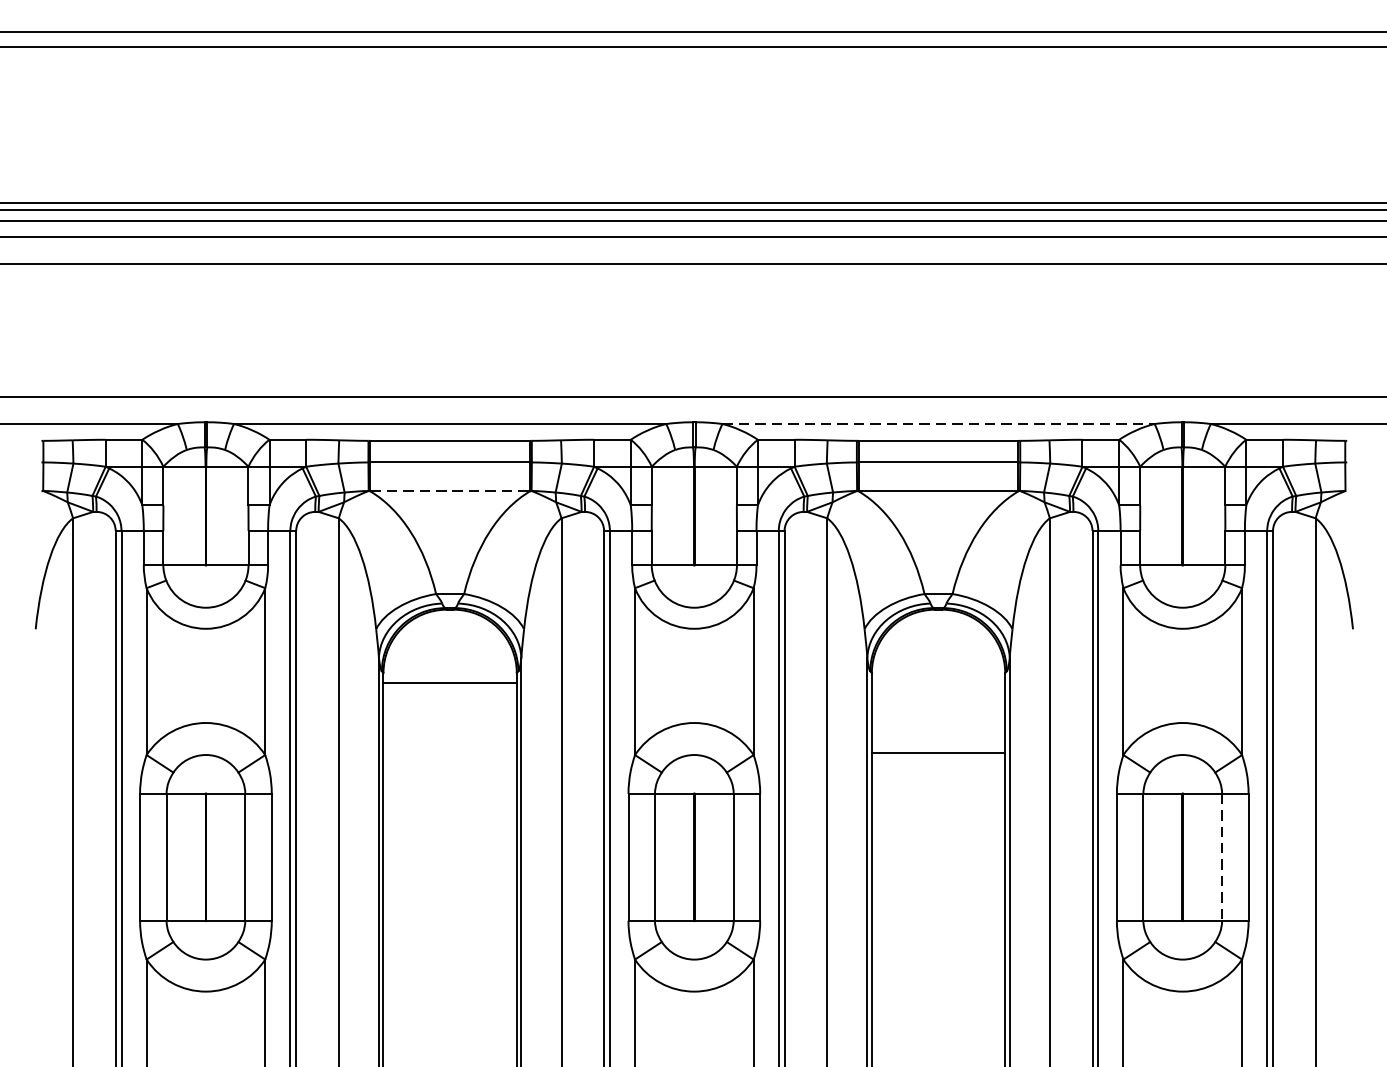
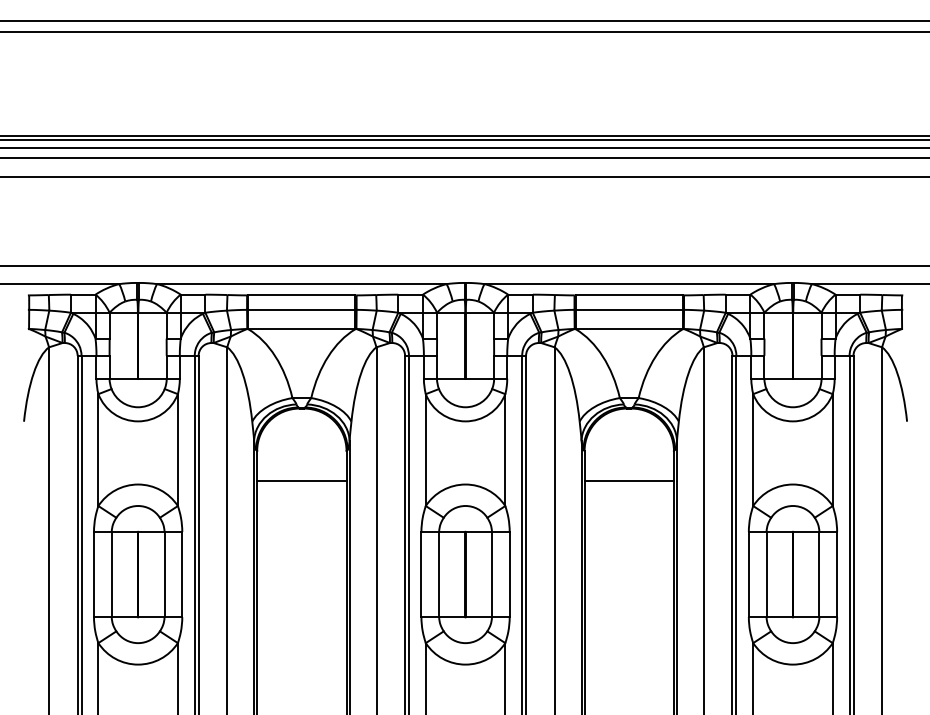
line: (938, 424) -> (629, 284), dashed -> solid
line: (451, 491) -> (302, 329), dashed -> solid
line: (449, 682) -> (301, 480), moved
line: (937, 752) -> (628, 480), moved
line: (1222, 857) -> (819, 574), dashed -> solid

